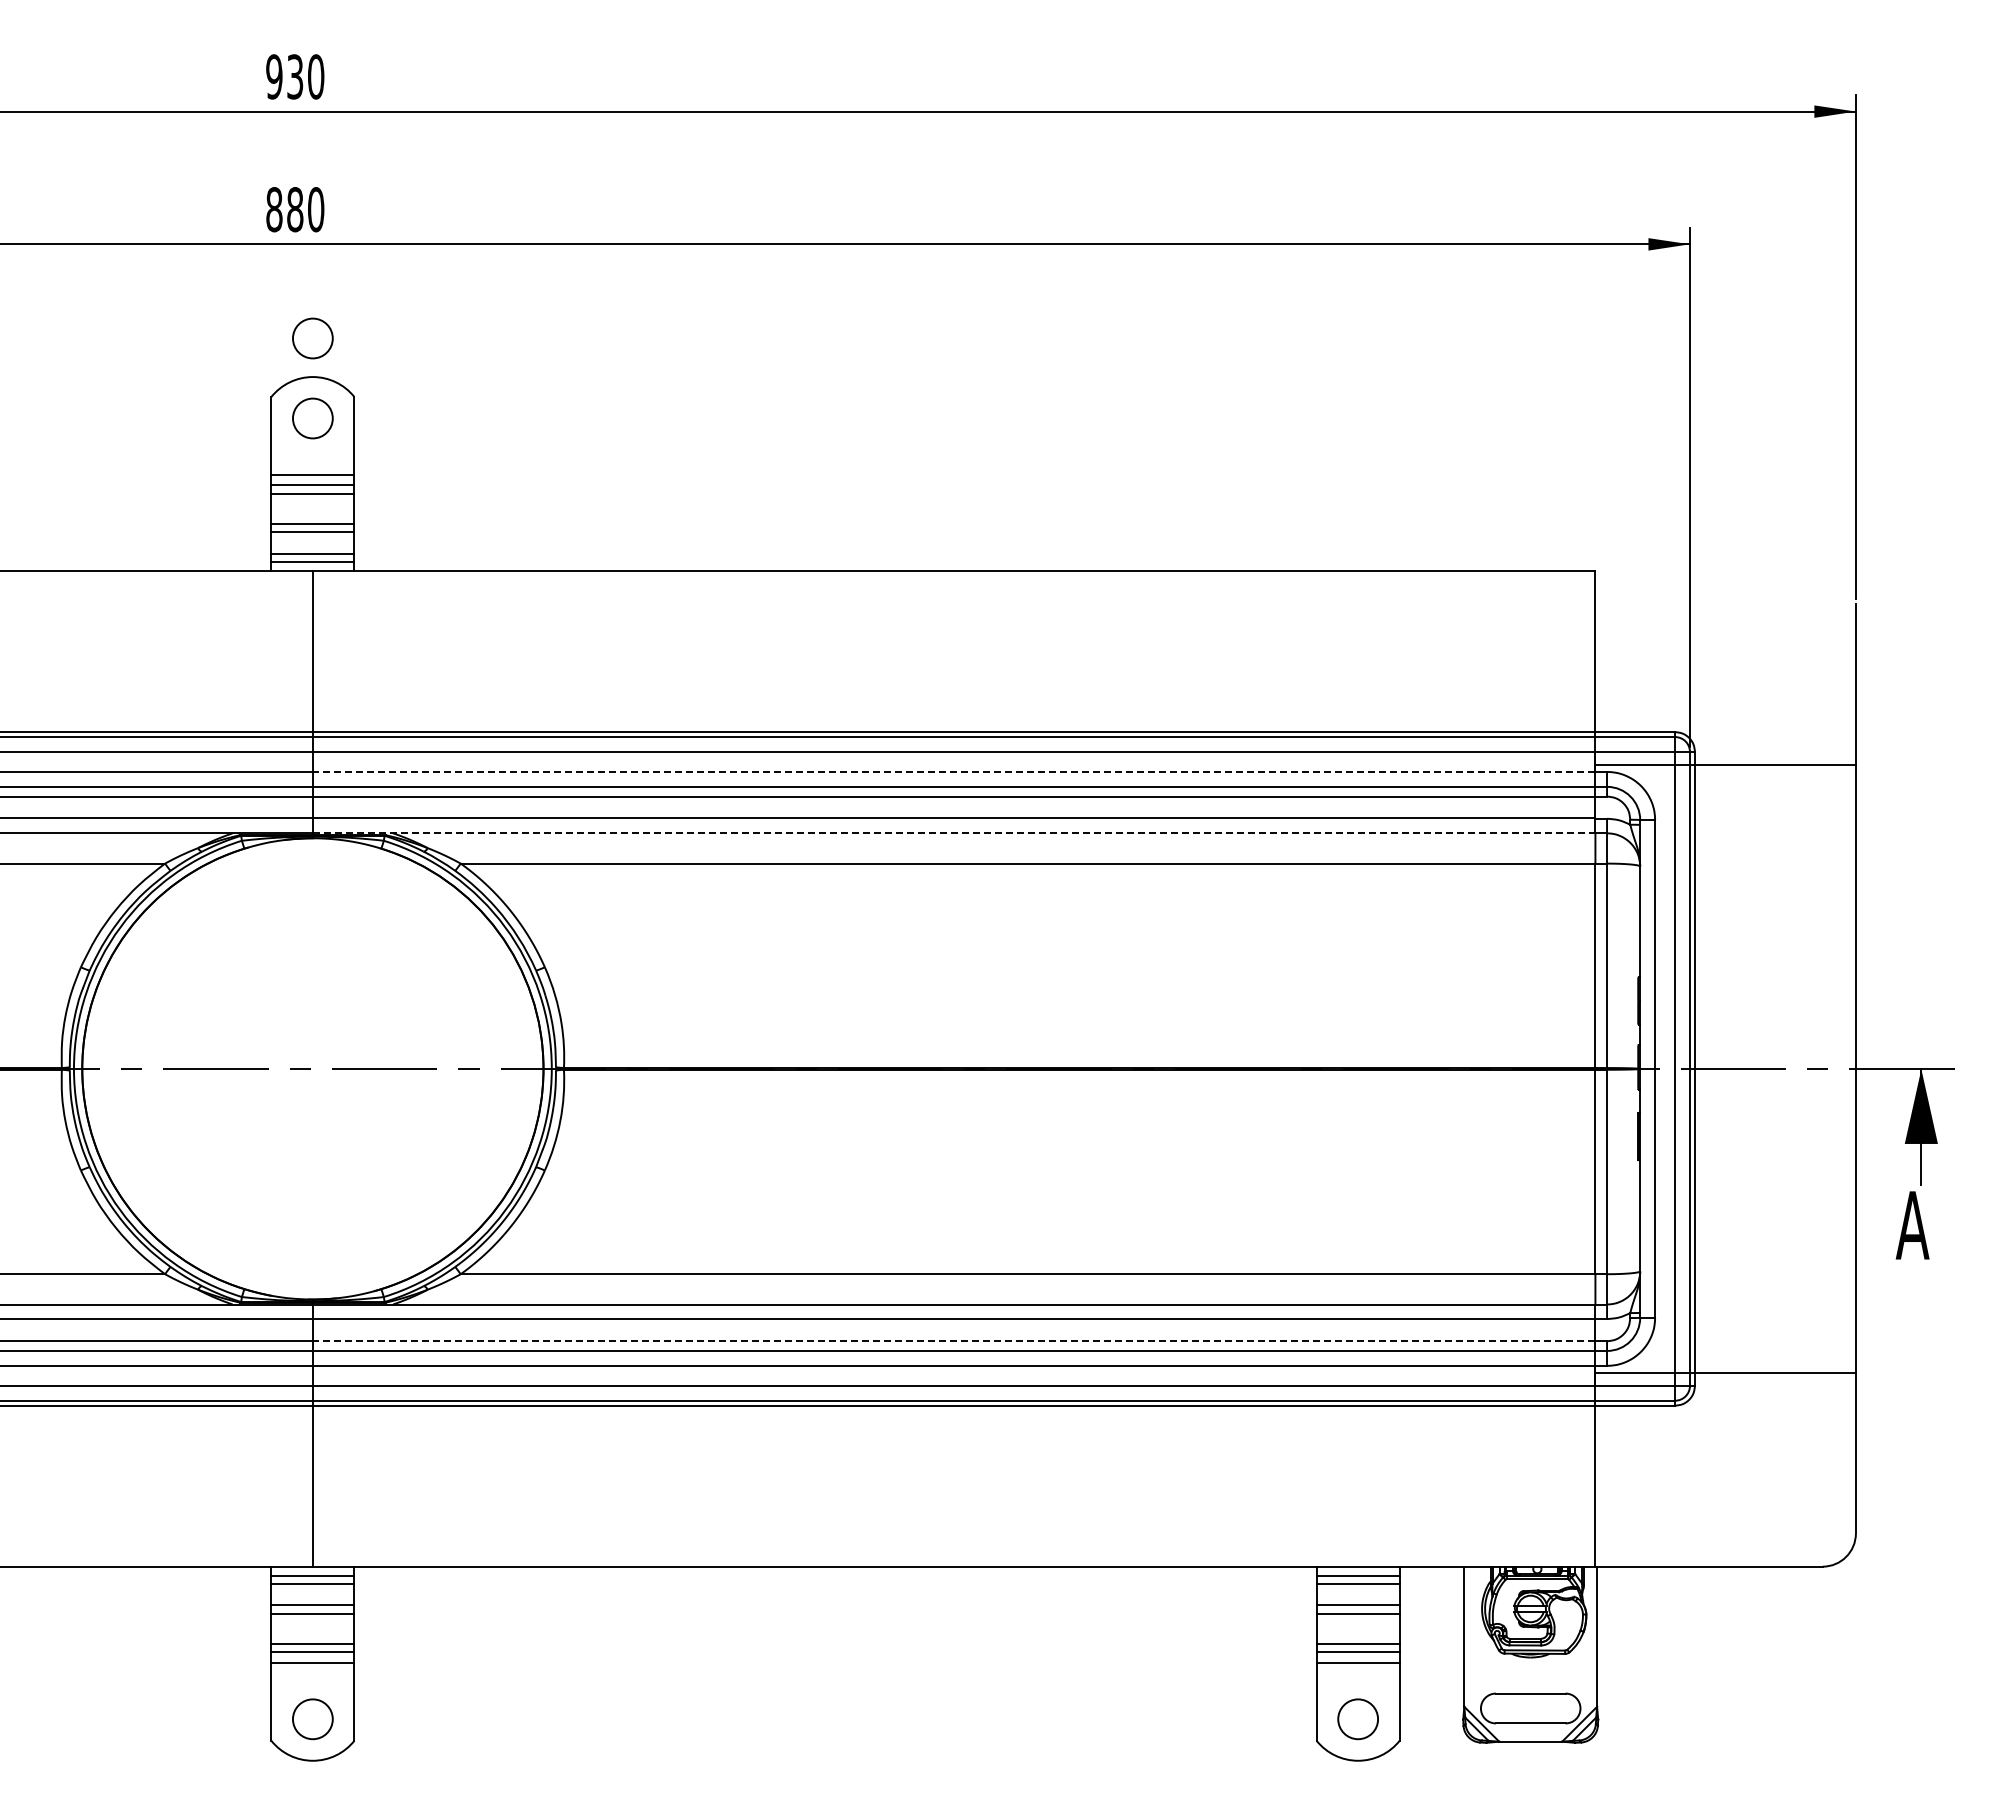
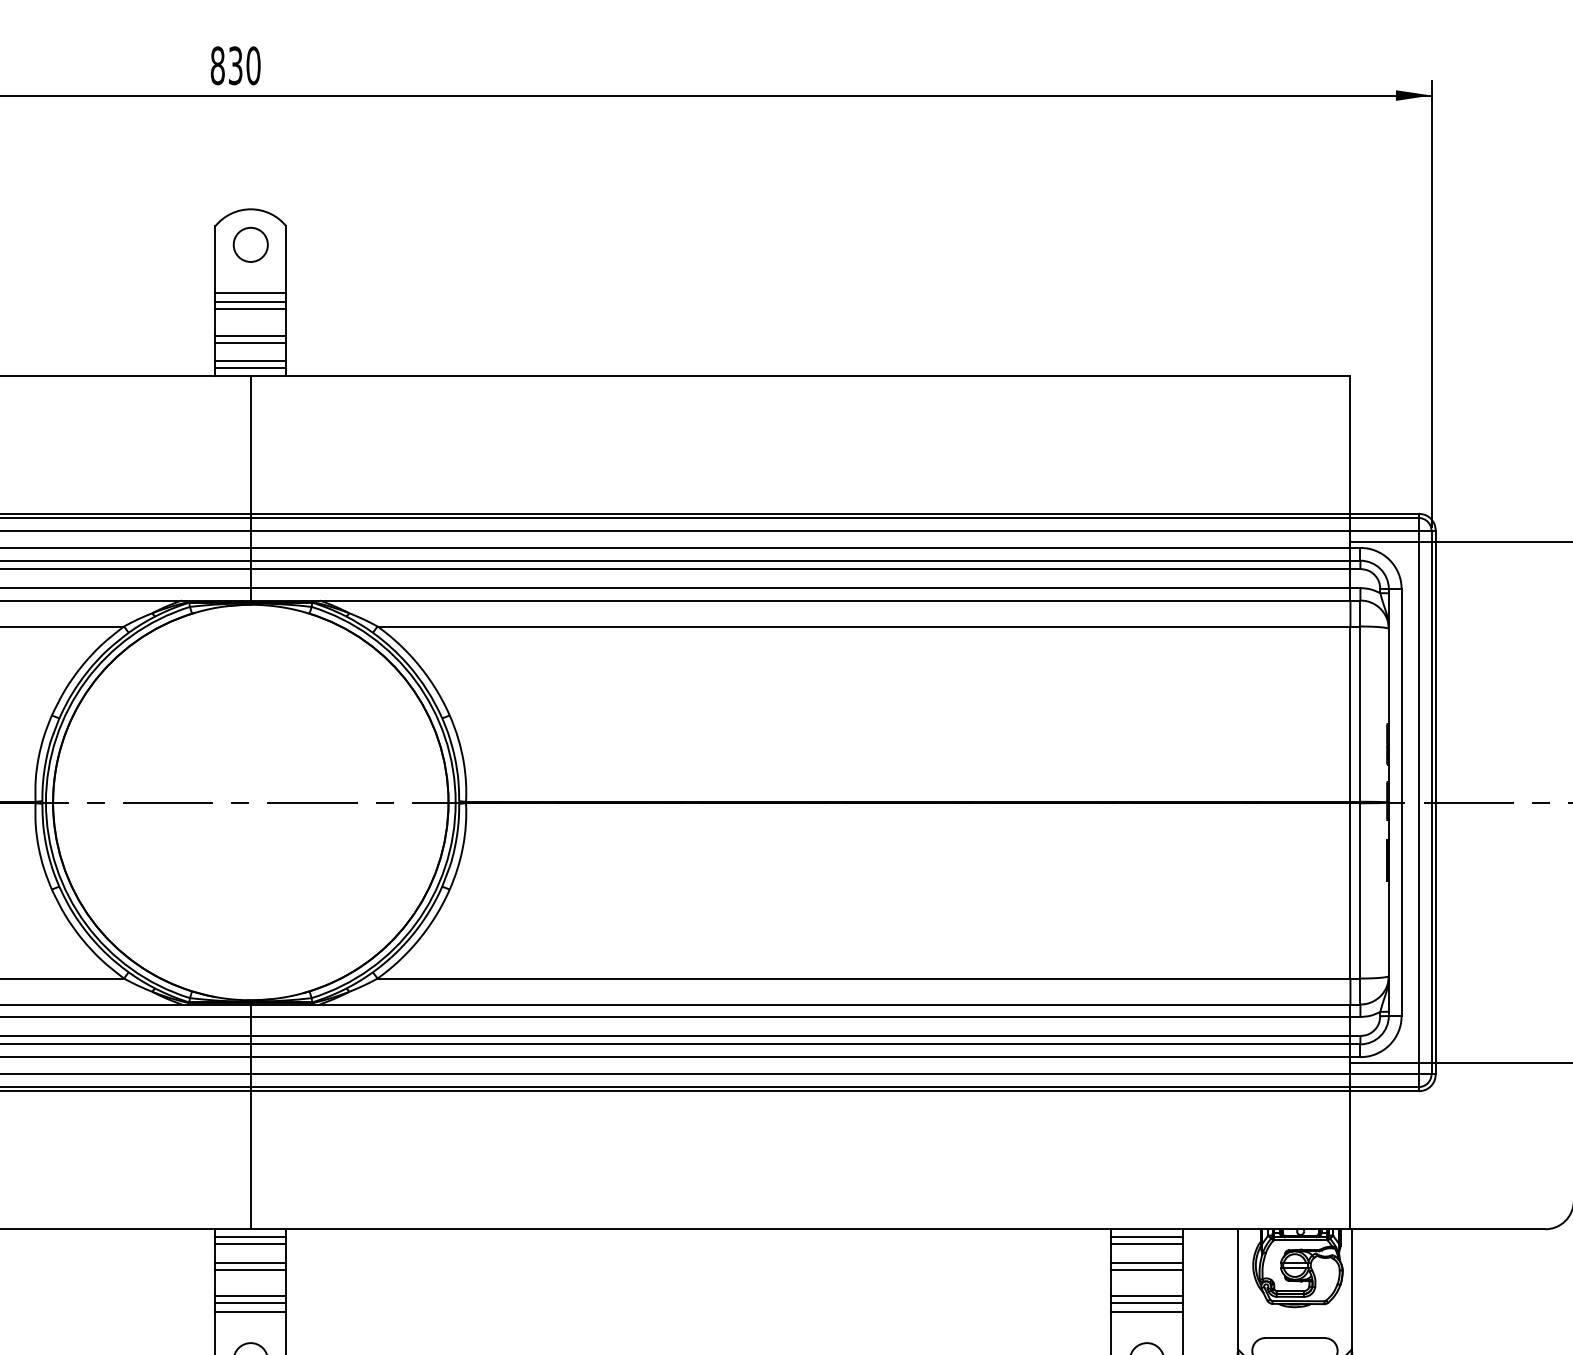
text: (295, 209) -> (235, 65), 880 -> 830
circle: (312, 338) -> (250, 176), removed
line: (953, 771) -> (800, 547), dashed -> solid
line: (954, 833) -> (800, 600), dashed -> solid
line: (953, 1341) -> (800, 1036), dashed -> solid

